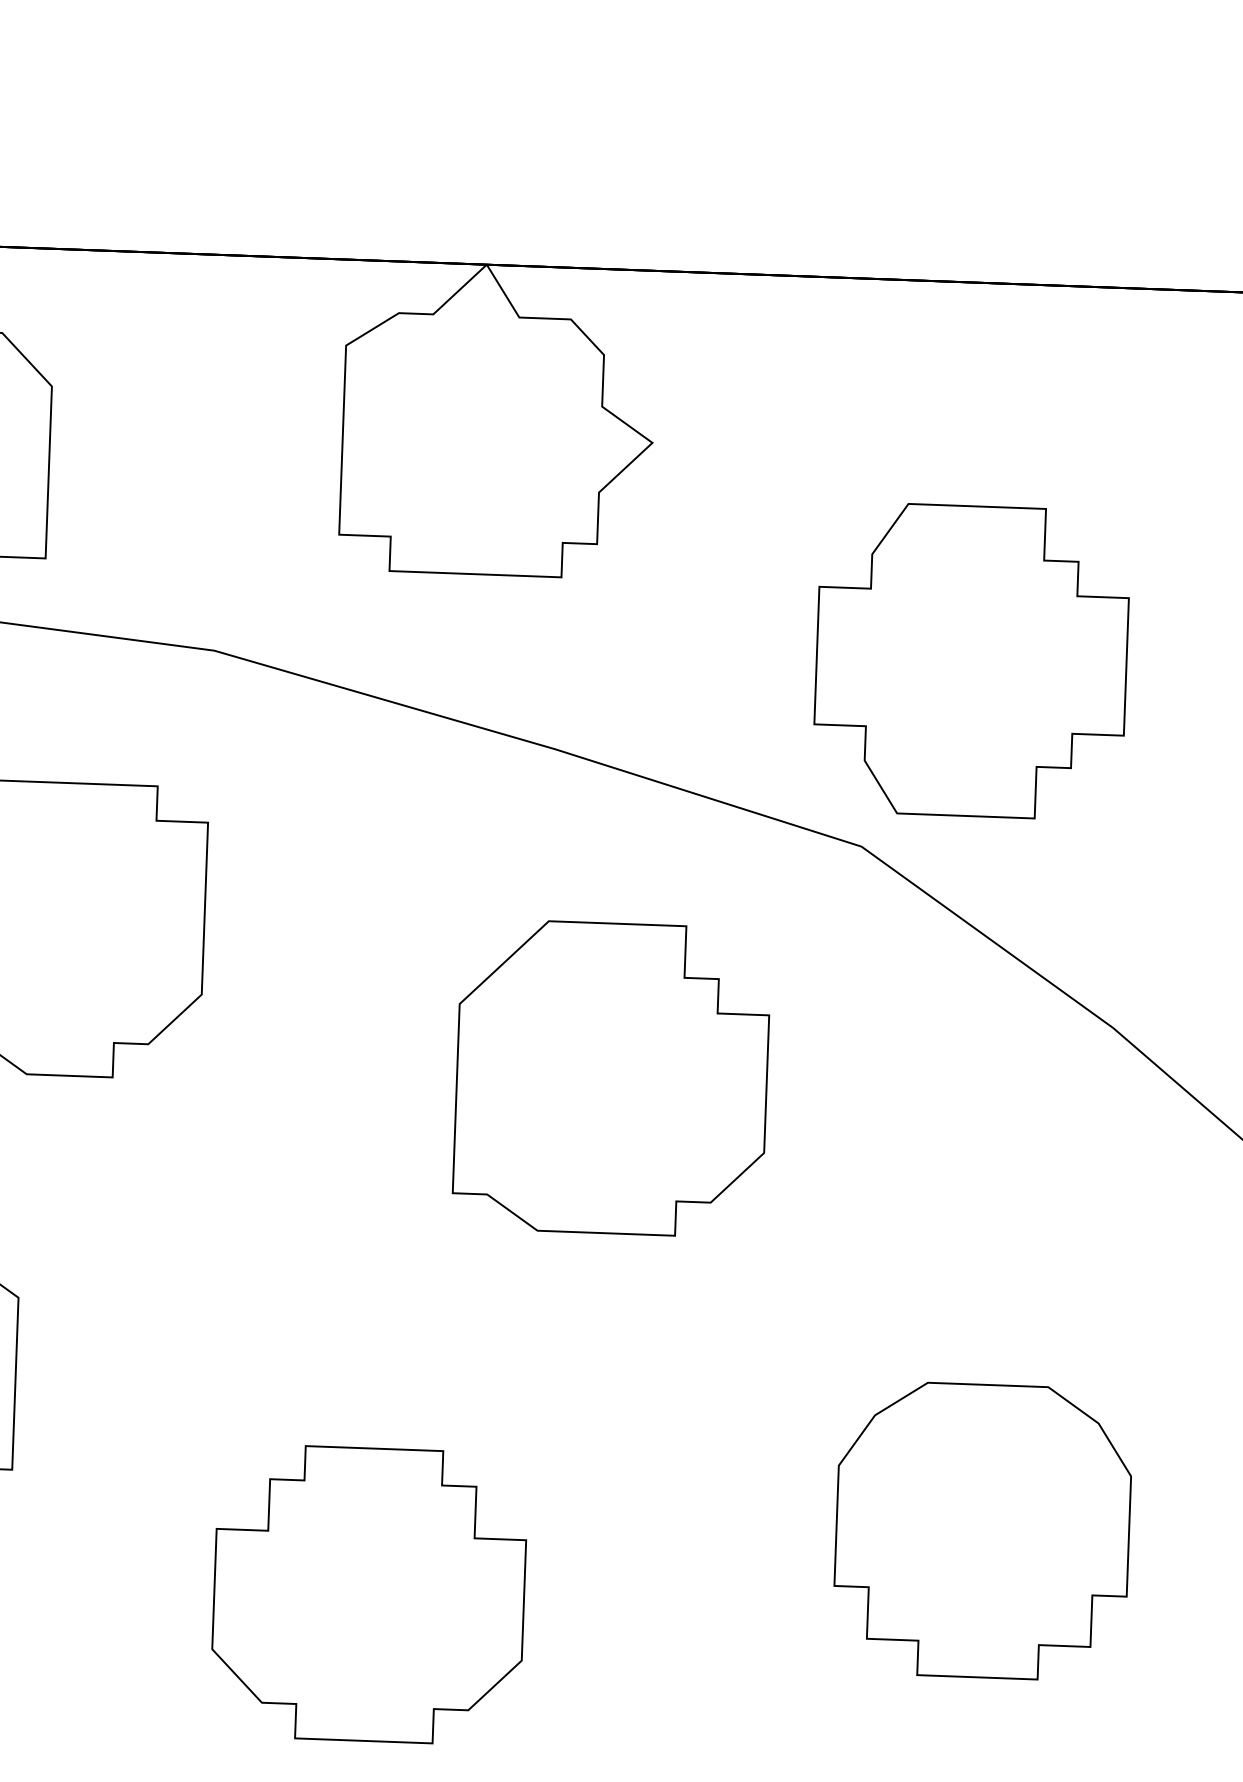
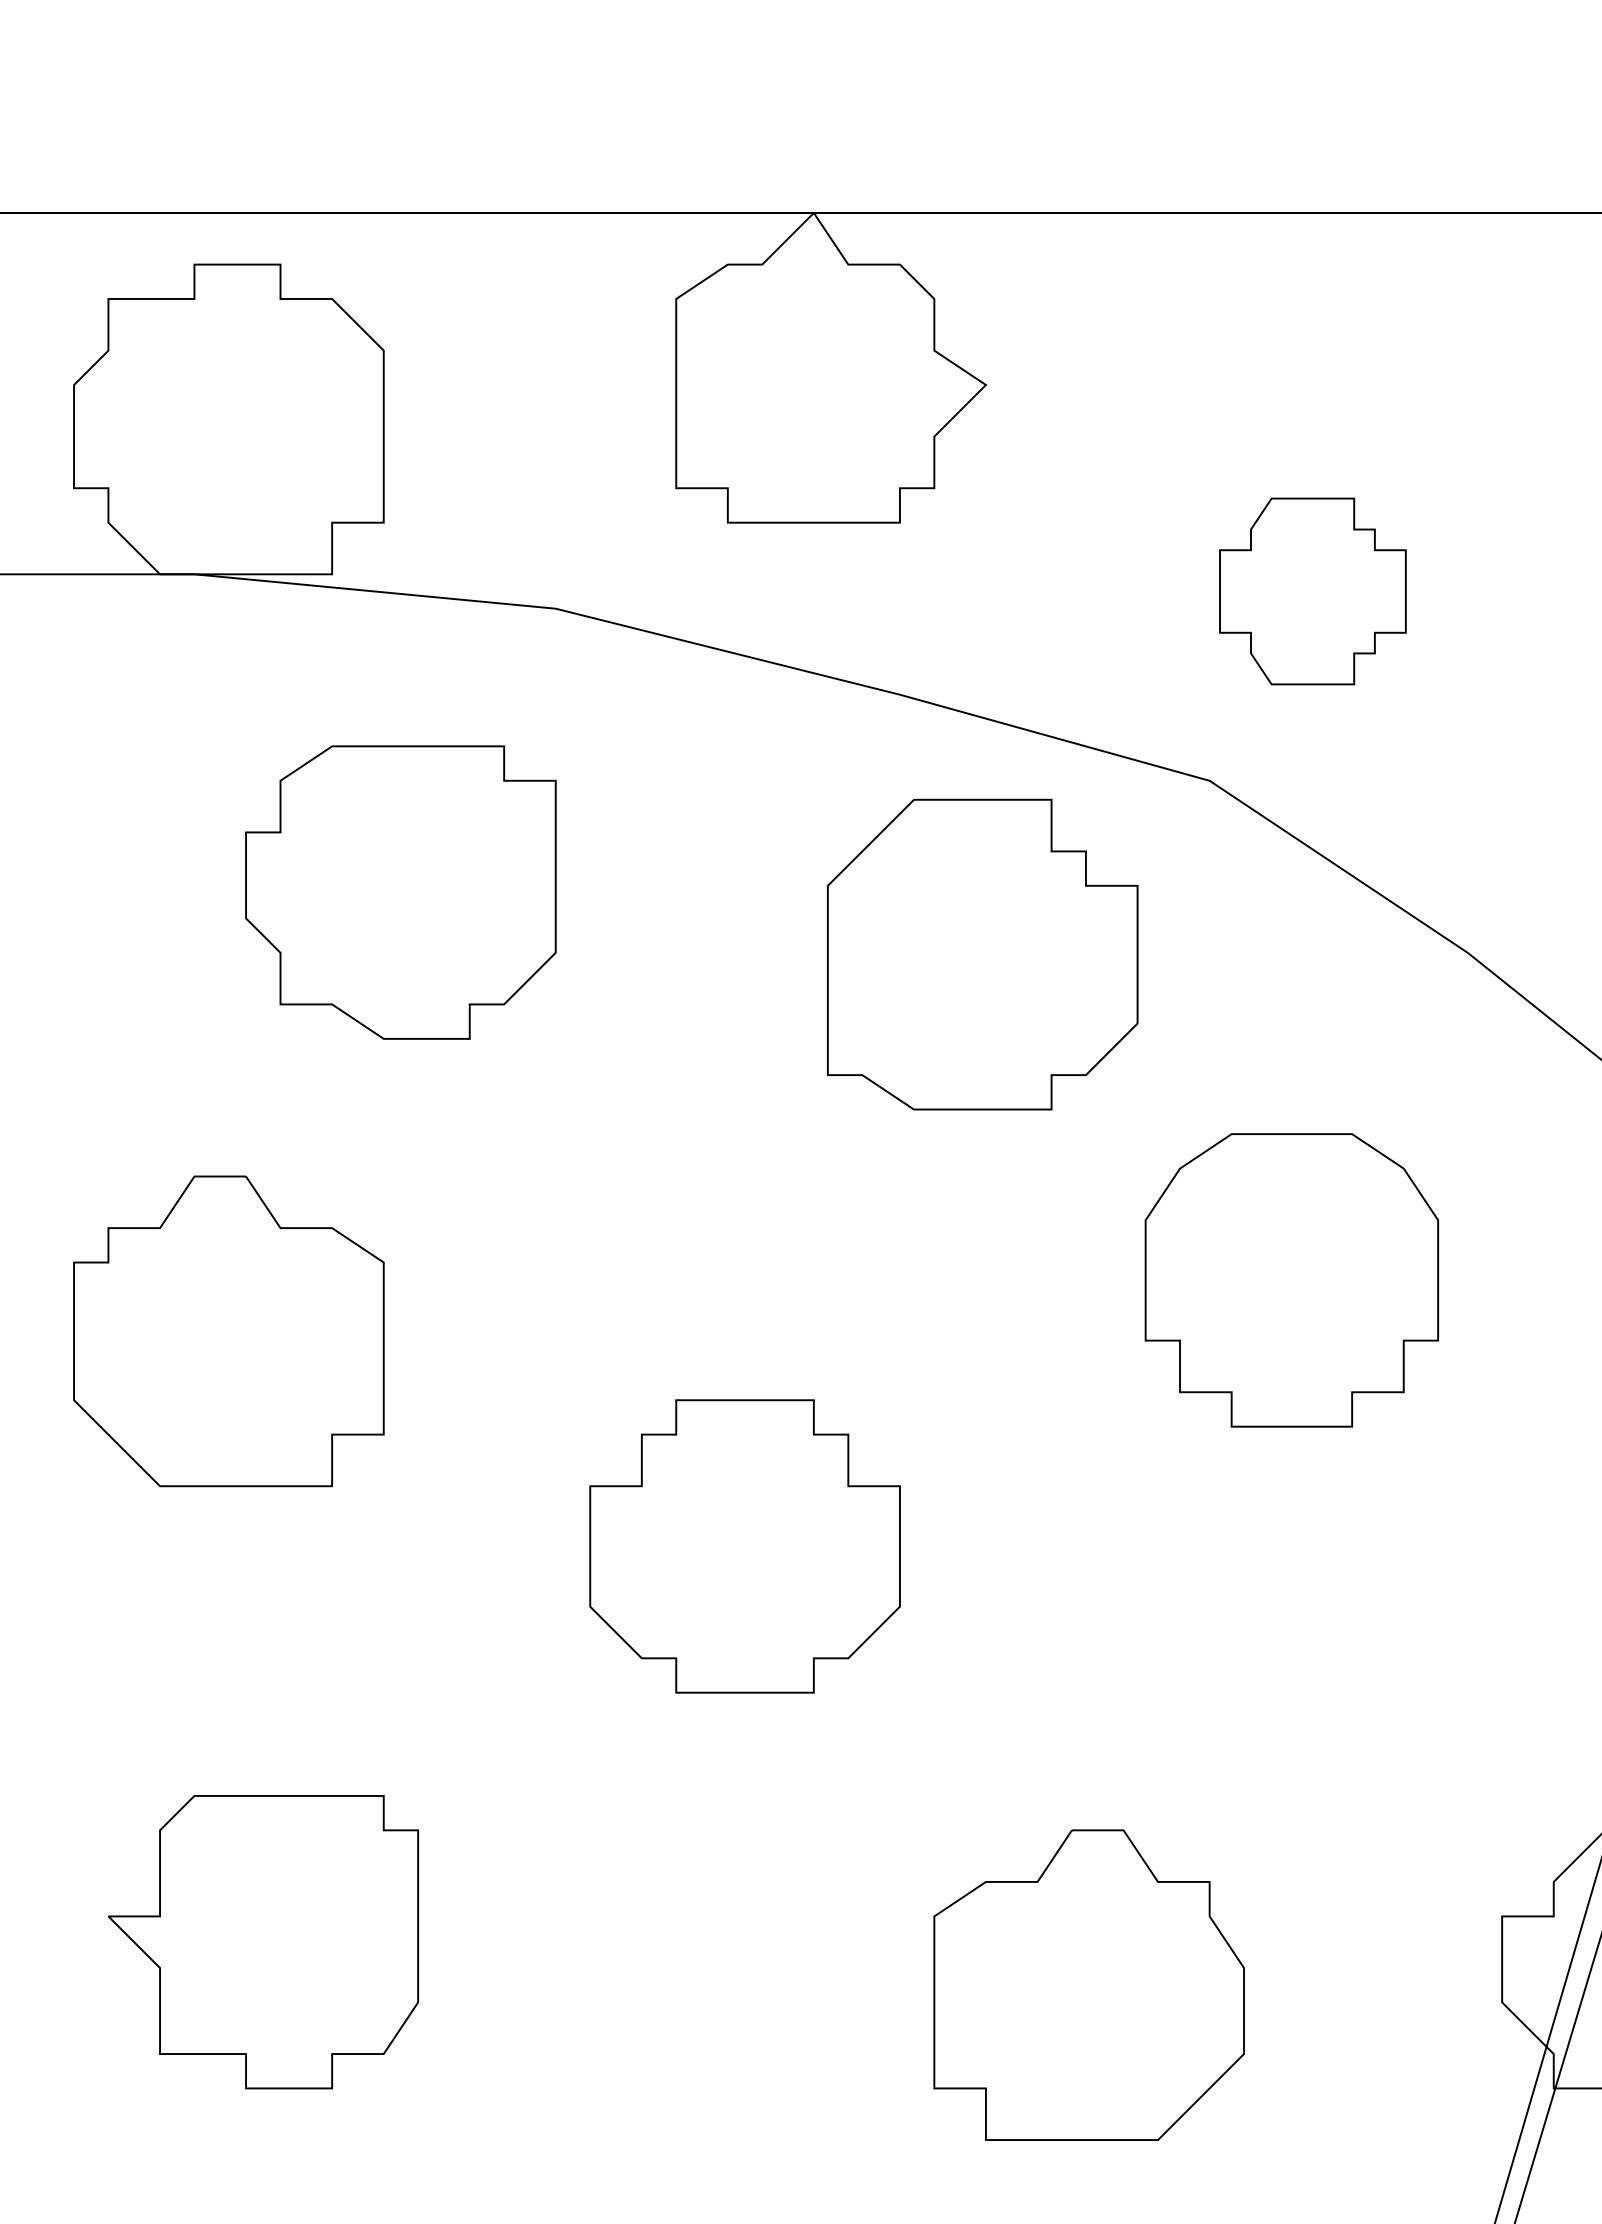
part: (971, 661) -> (1312, 591), size x0.6
part: (611, 1078) -> (982, 954), moved
part: (982, 1531) -> (1291, 1280), moved

